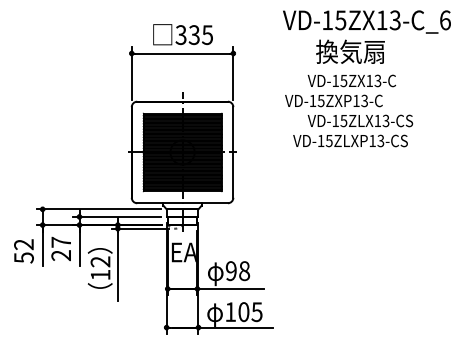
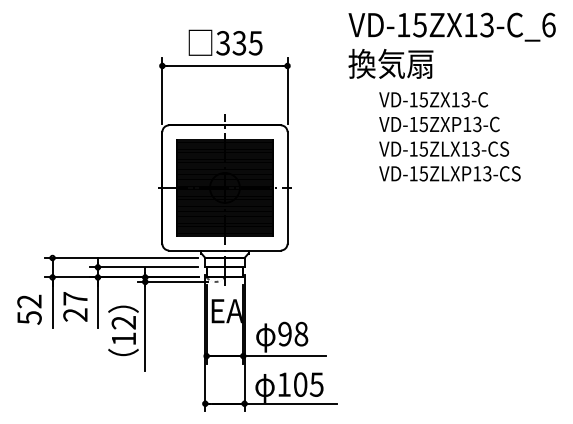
text: (350, 51) -> (390, 63), moved
text: (333, 101) -> (439, 124), moved
text: (350, 140) -> (449, 173), moved

